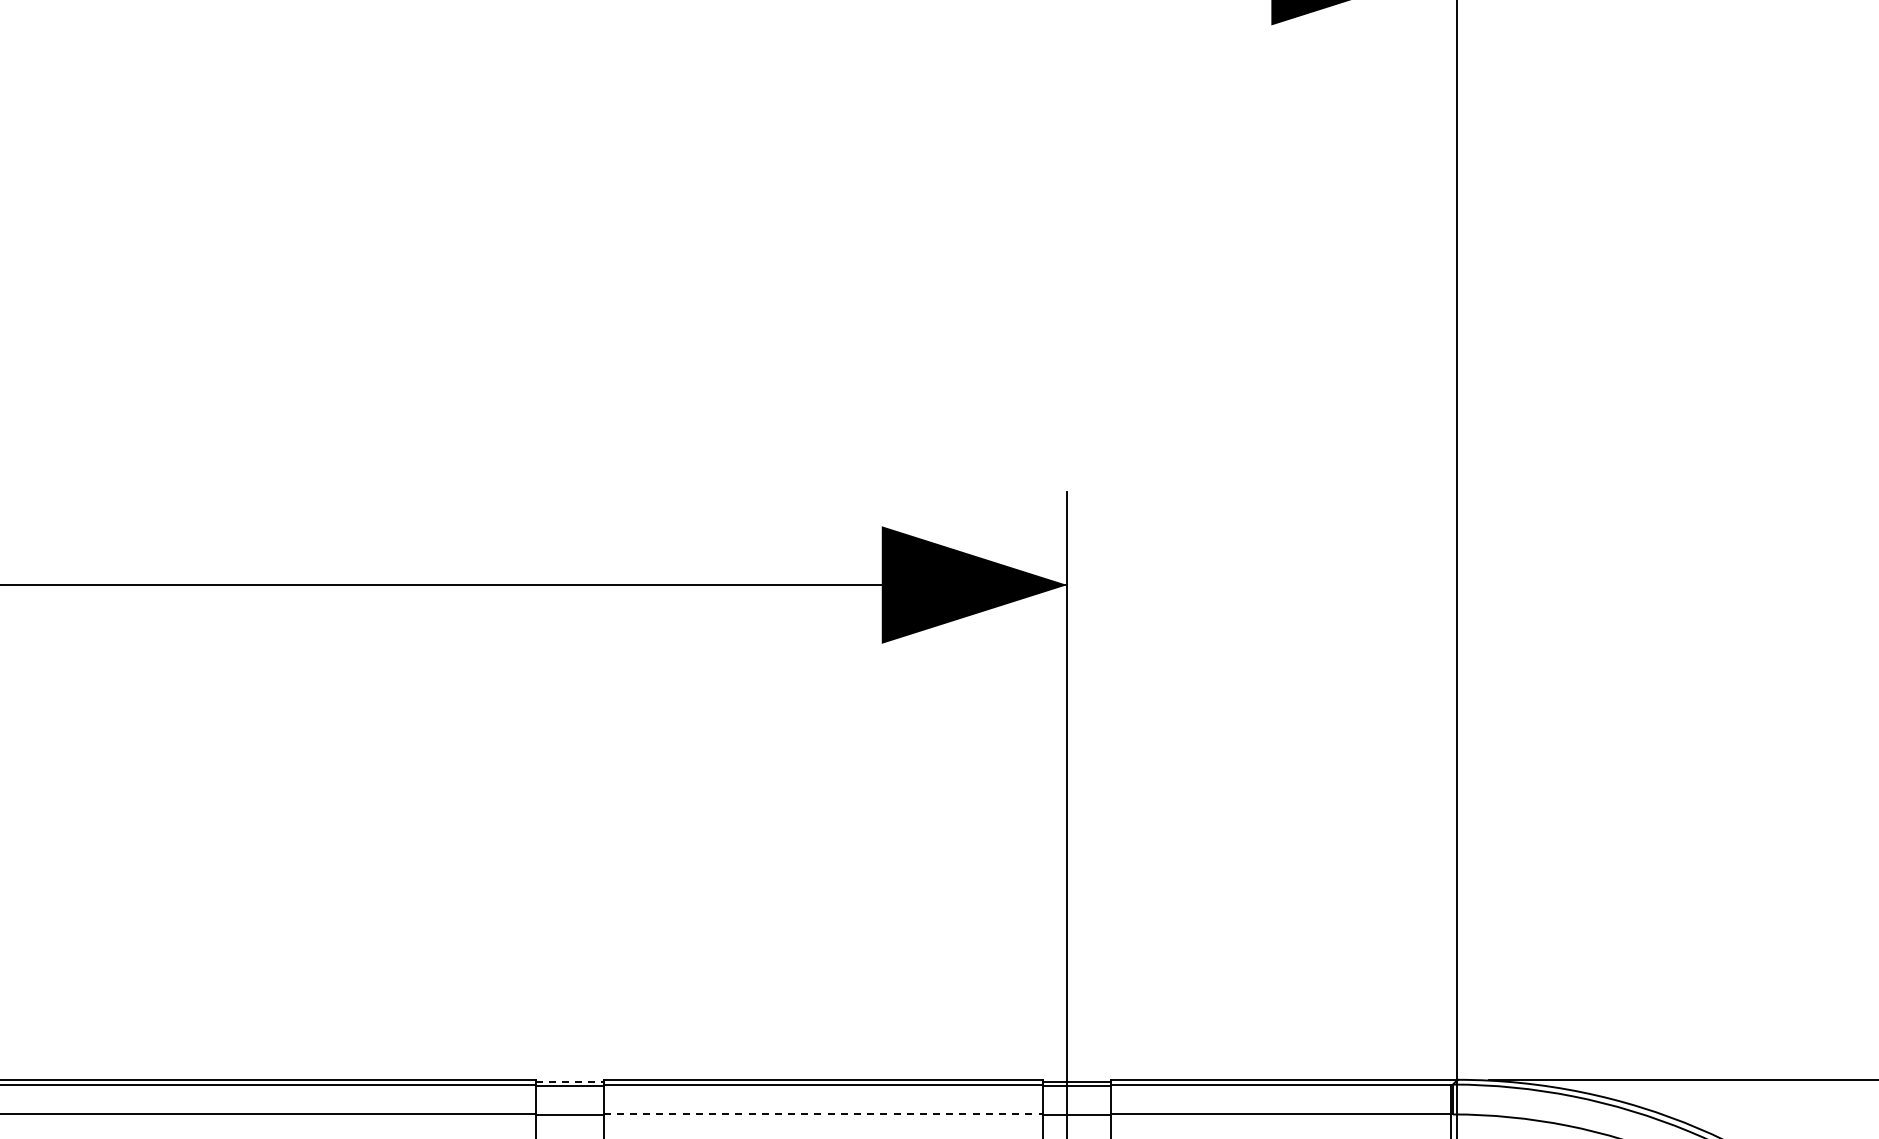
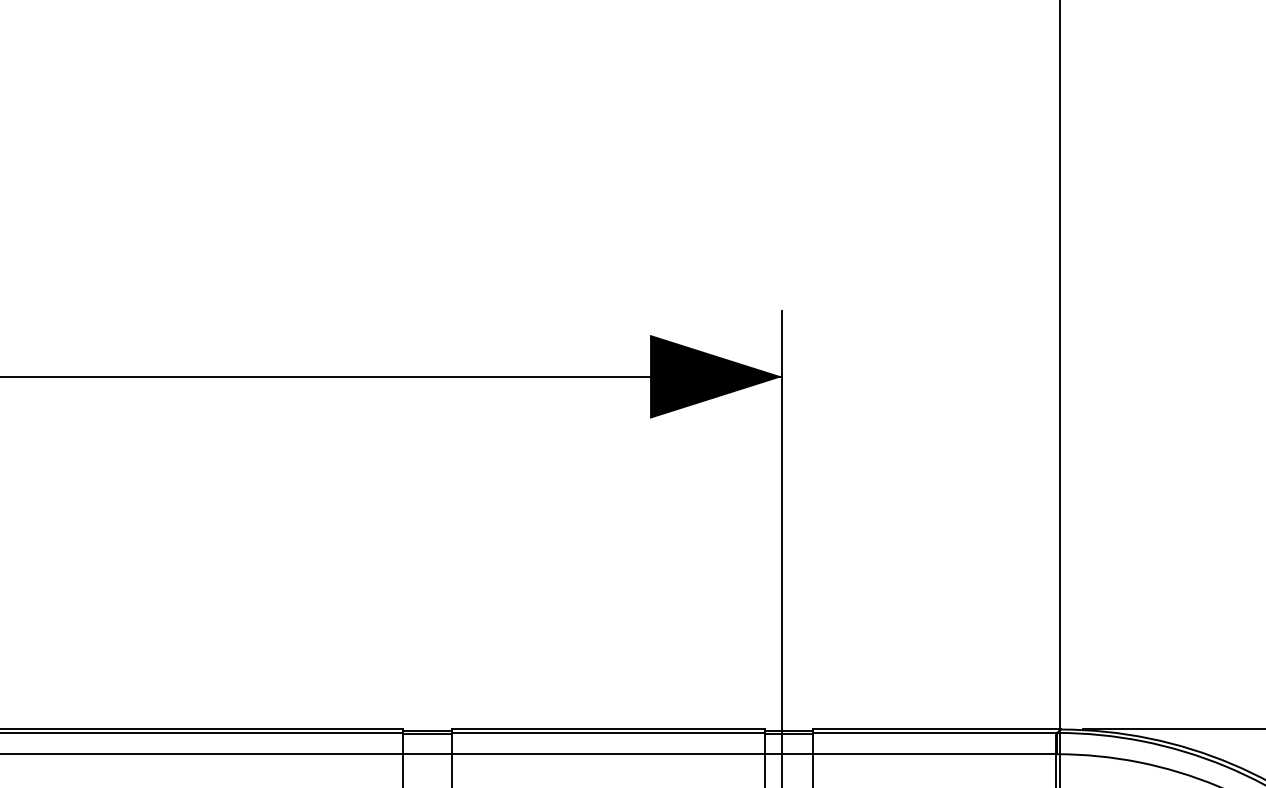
line: (570, 1081) -> (428, 730), dashed -> solid
line: (823, 1114) -> (608, 754), dashed -> solid

